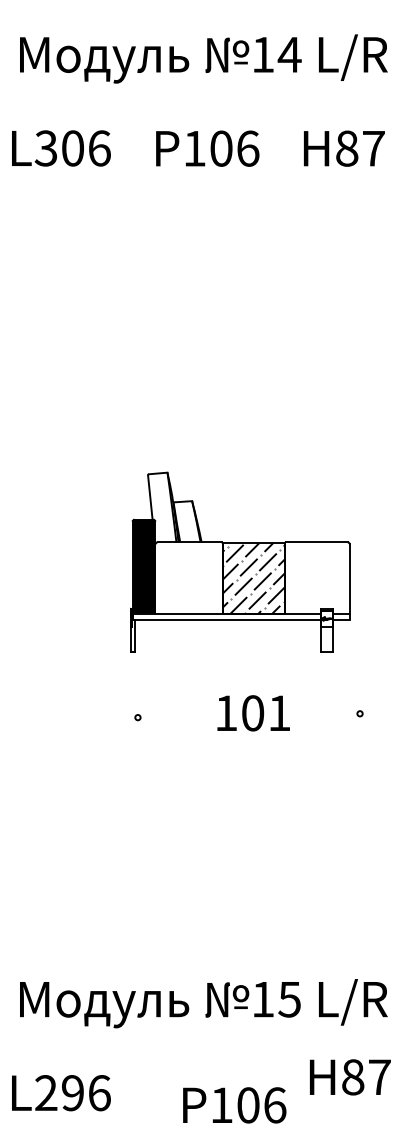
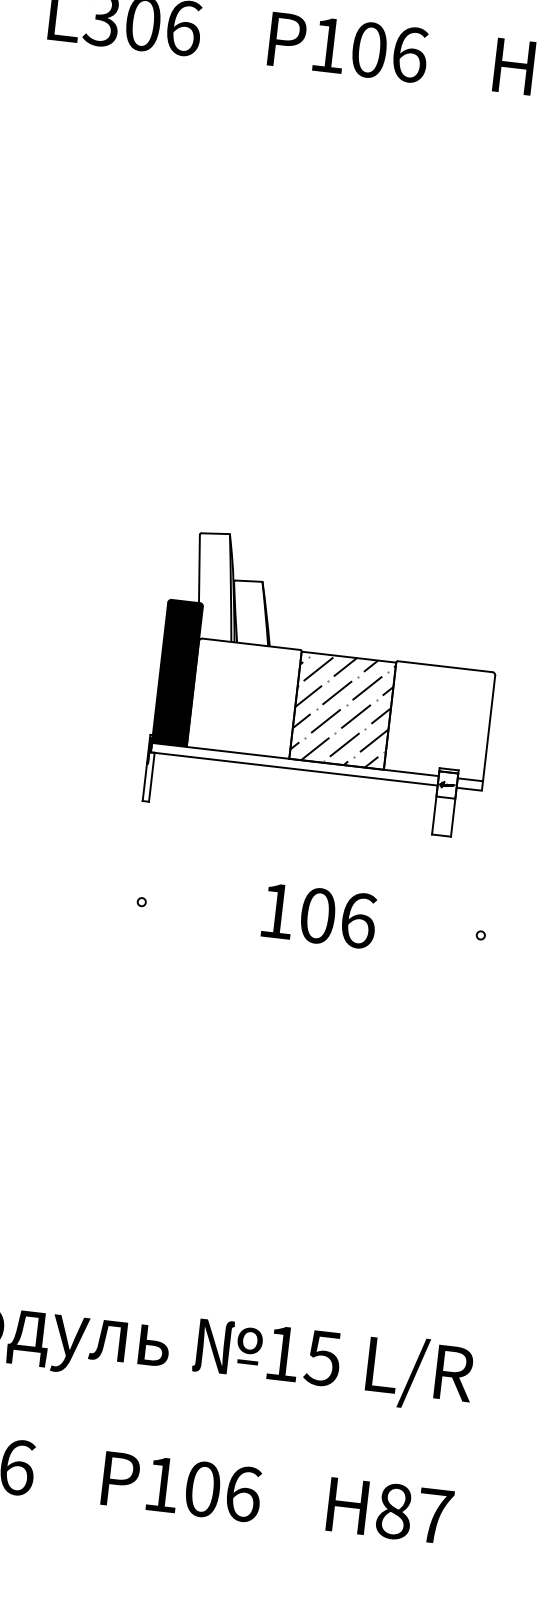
text: (279, 713) -> (358, 920), 101 -> 106
text: (350, 1077) -> (390, 1511), moved
text: (234, 1105) -> (181, 1487), moved

